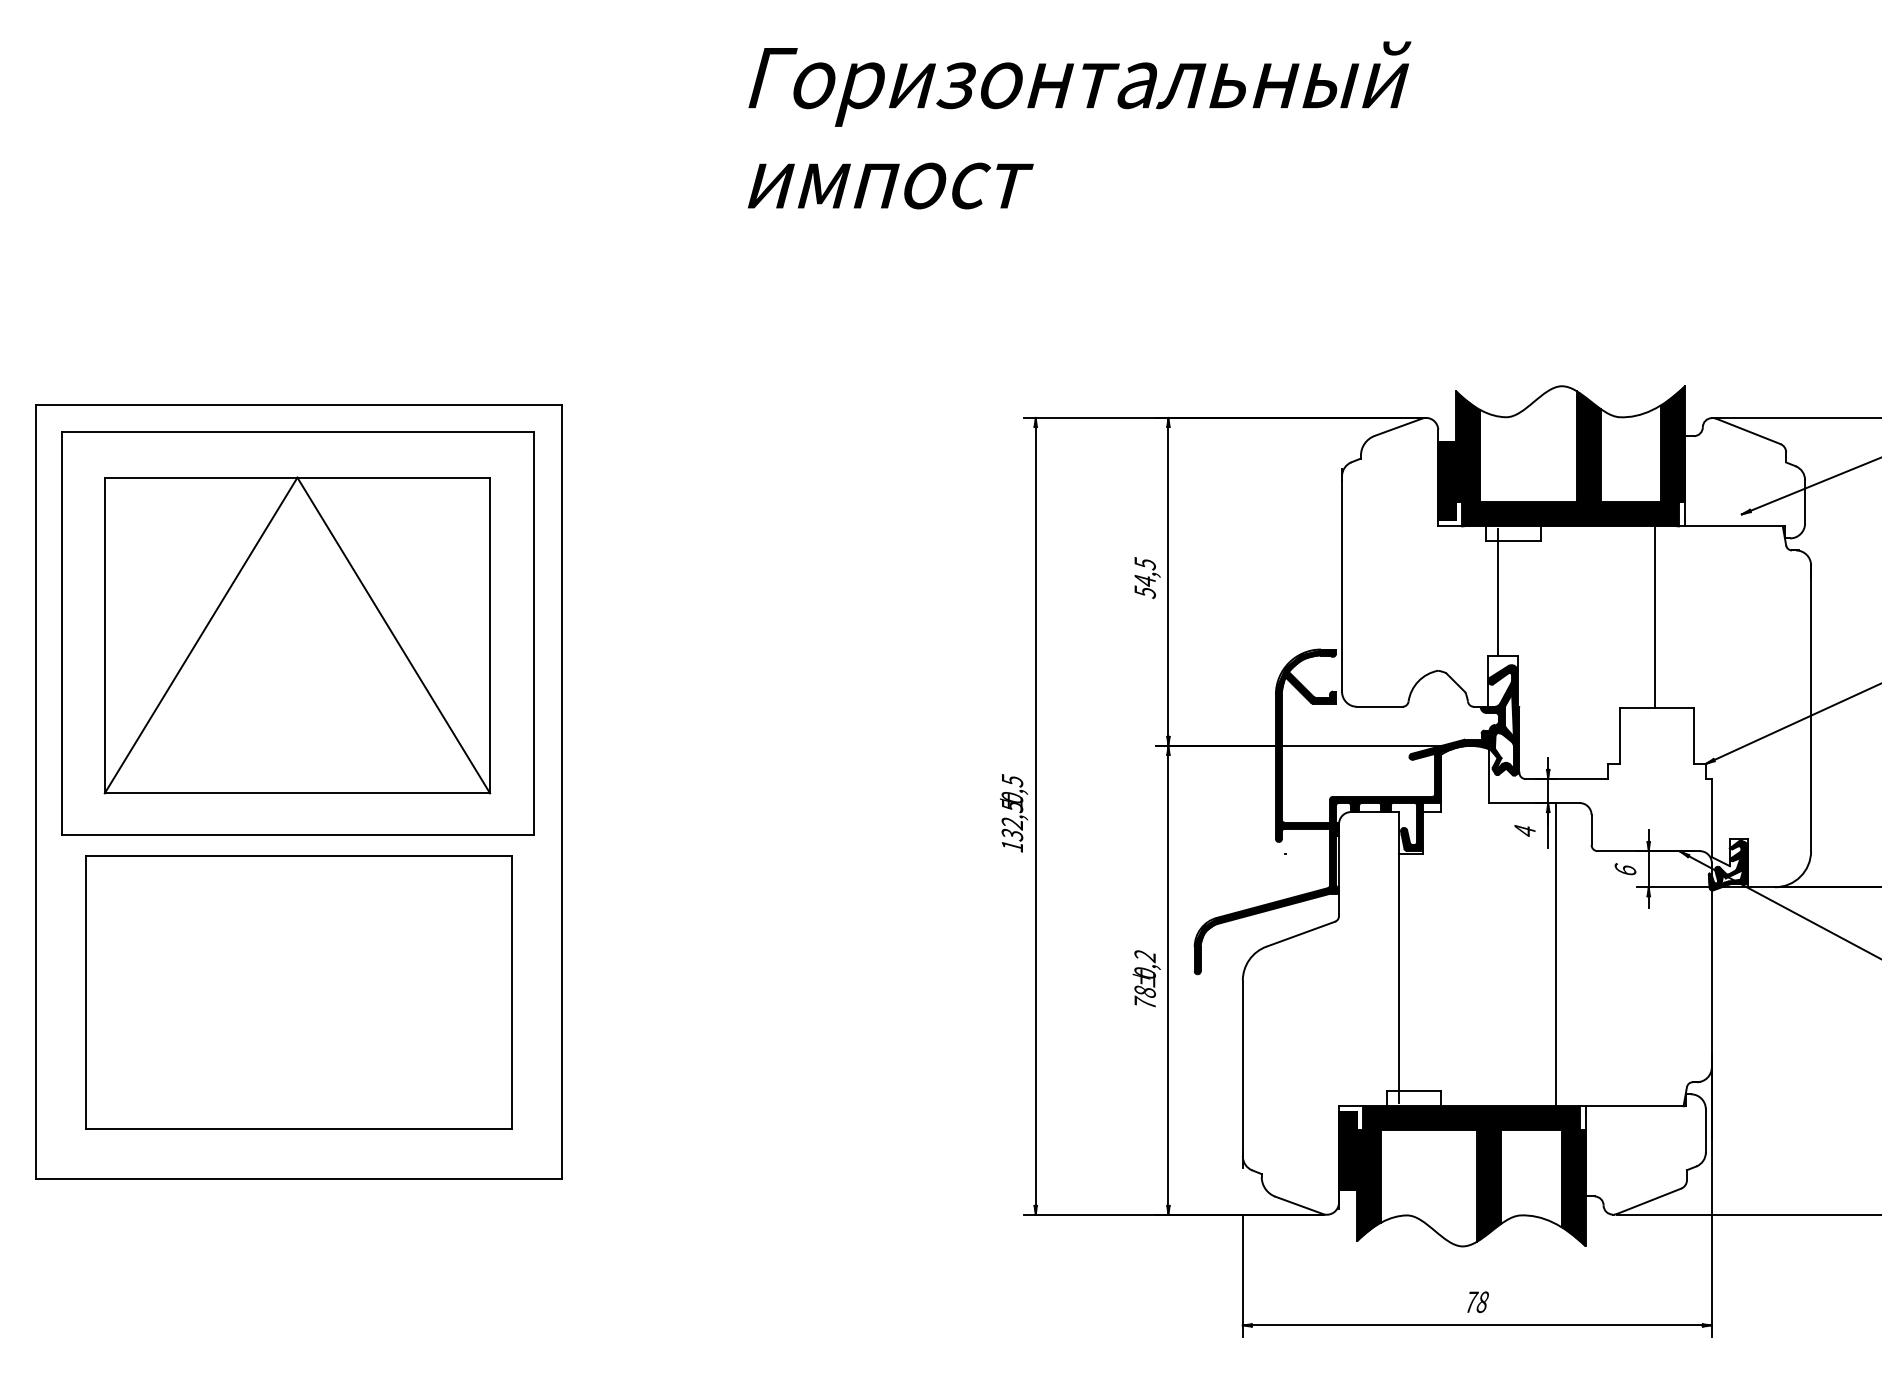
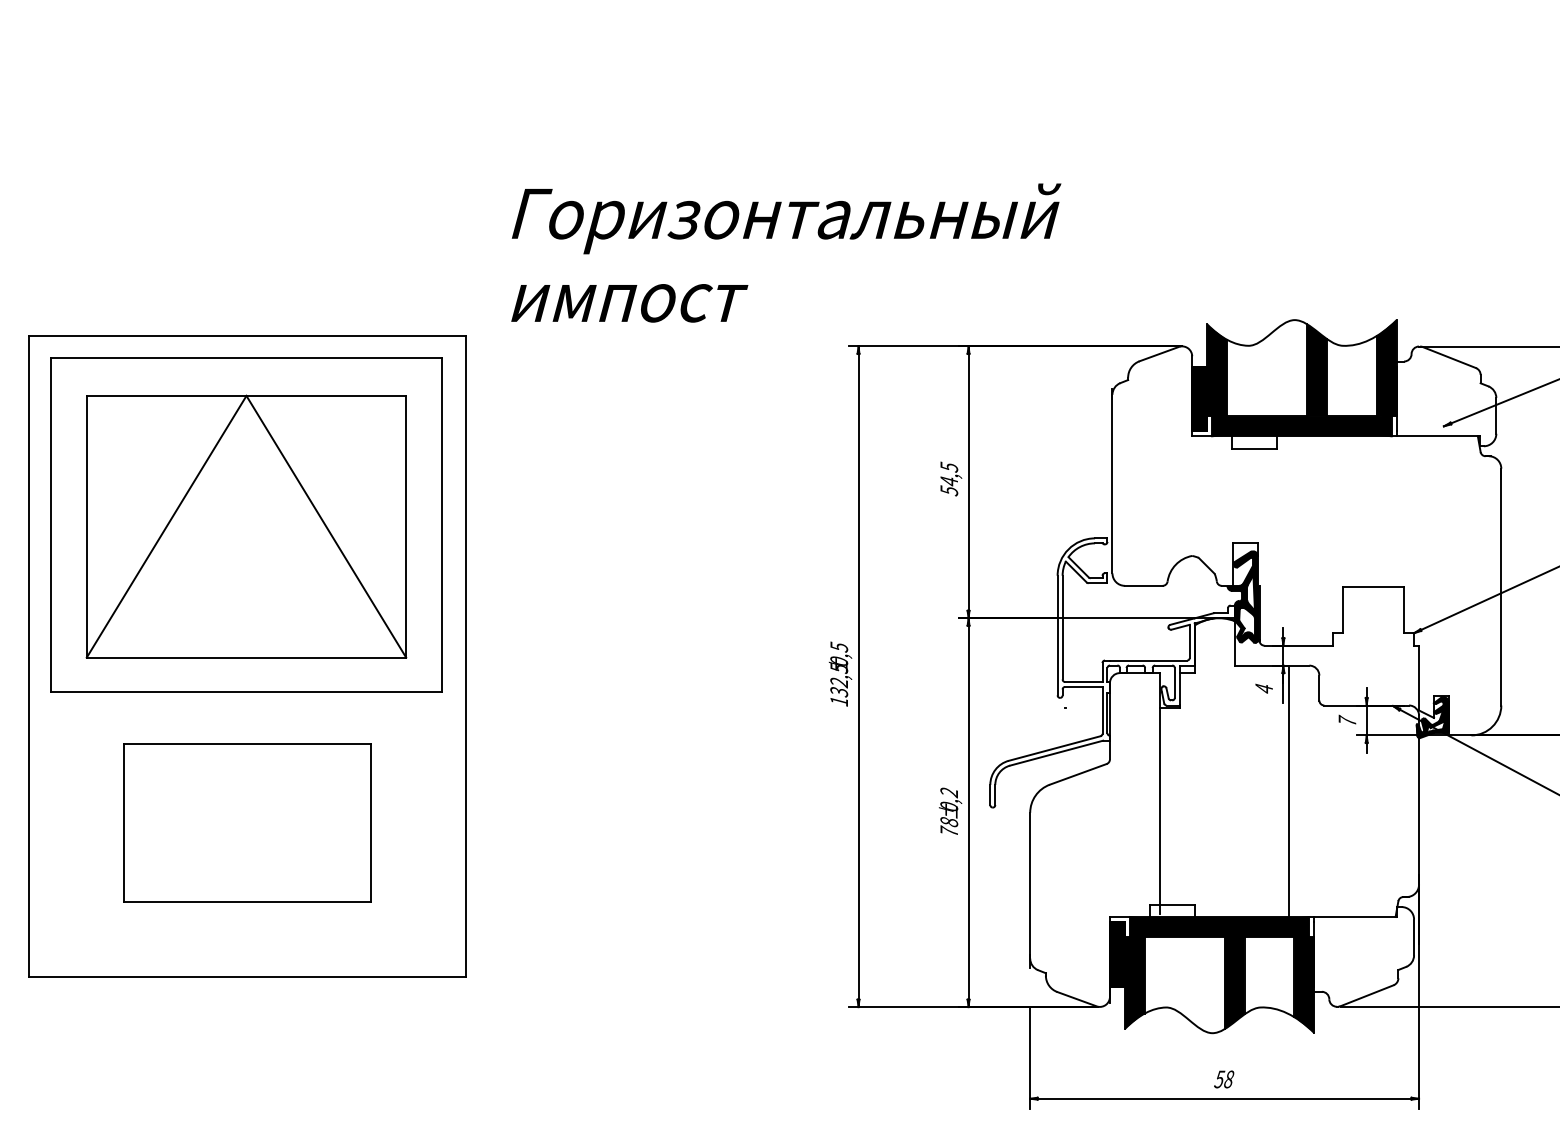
text: (1079, 125) -> (786, 253), moved
line: (1498, 592) -> (1242, 491), removed
line: (1654, 611) -> (1371, 506), removed
fill: (1341, 811) -> (1112, 672), removed
text: (1625, 868) -> (1347, 719), 6 -> 7
part: (298, 992) -> (247, 822), size x0.7
text: (1471, 1302) -> (1219, 1079), 78 -> 58

